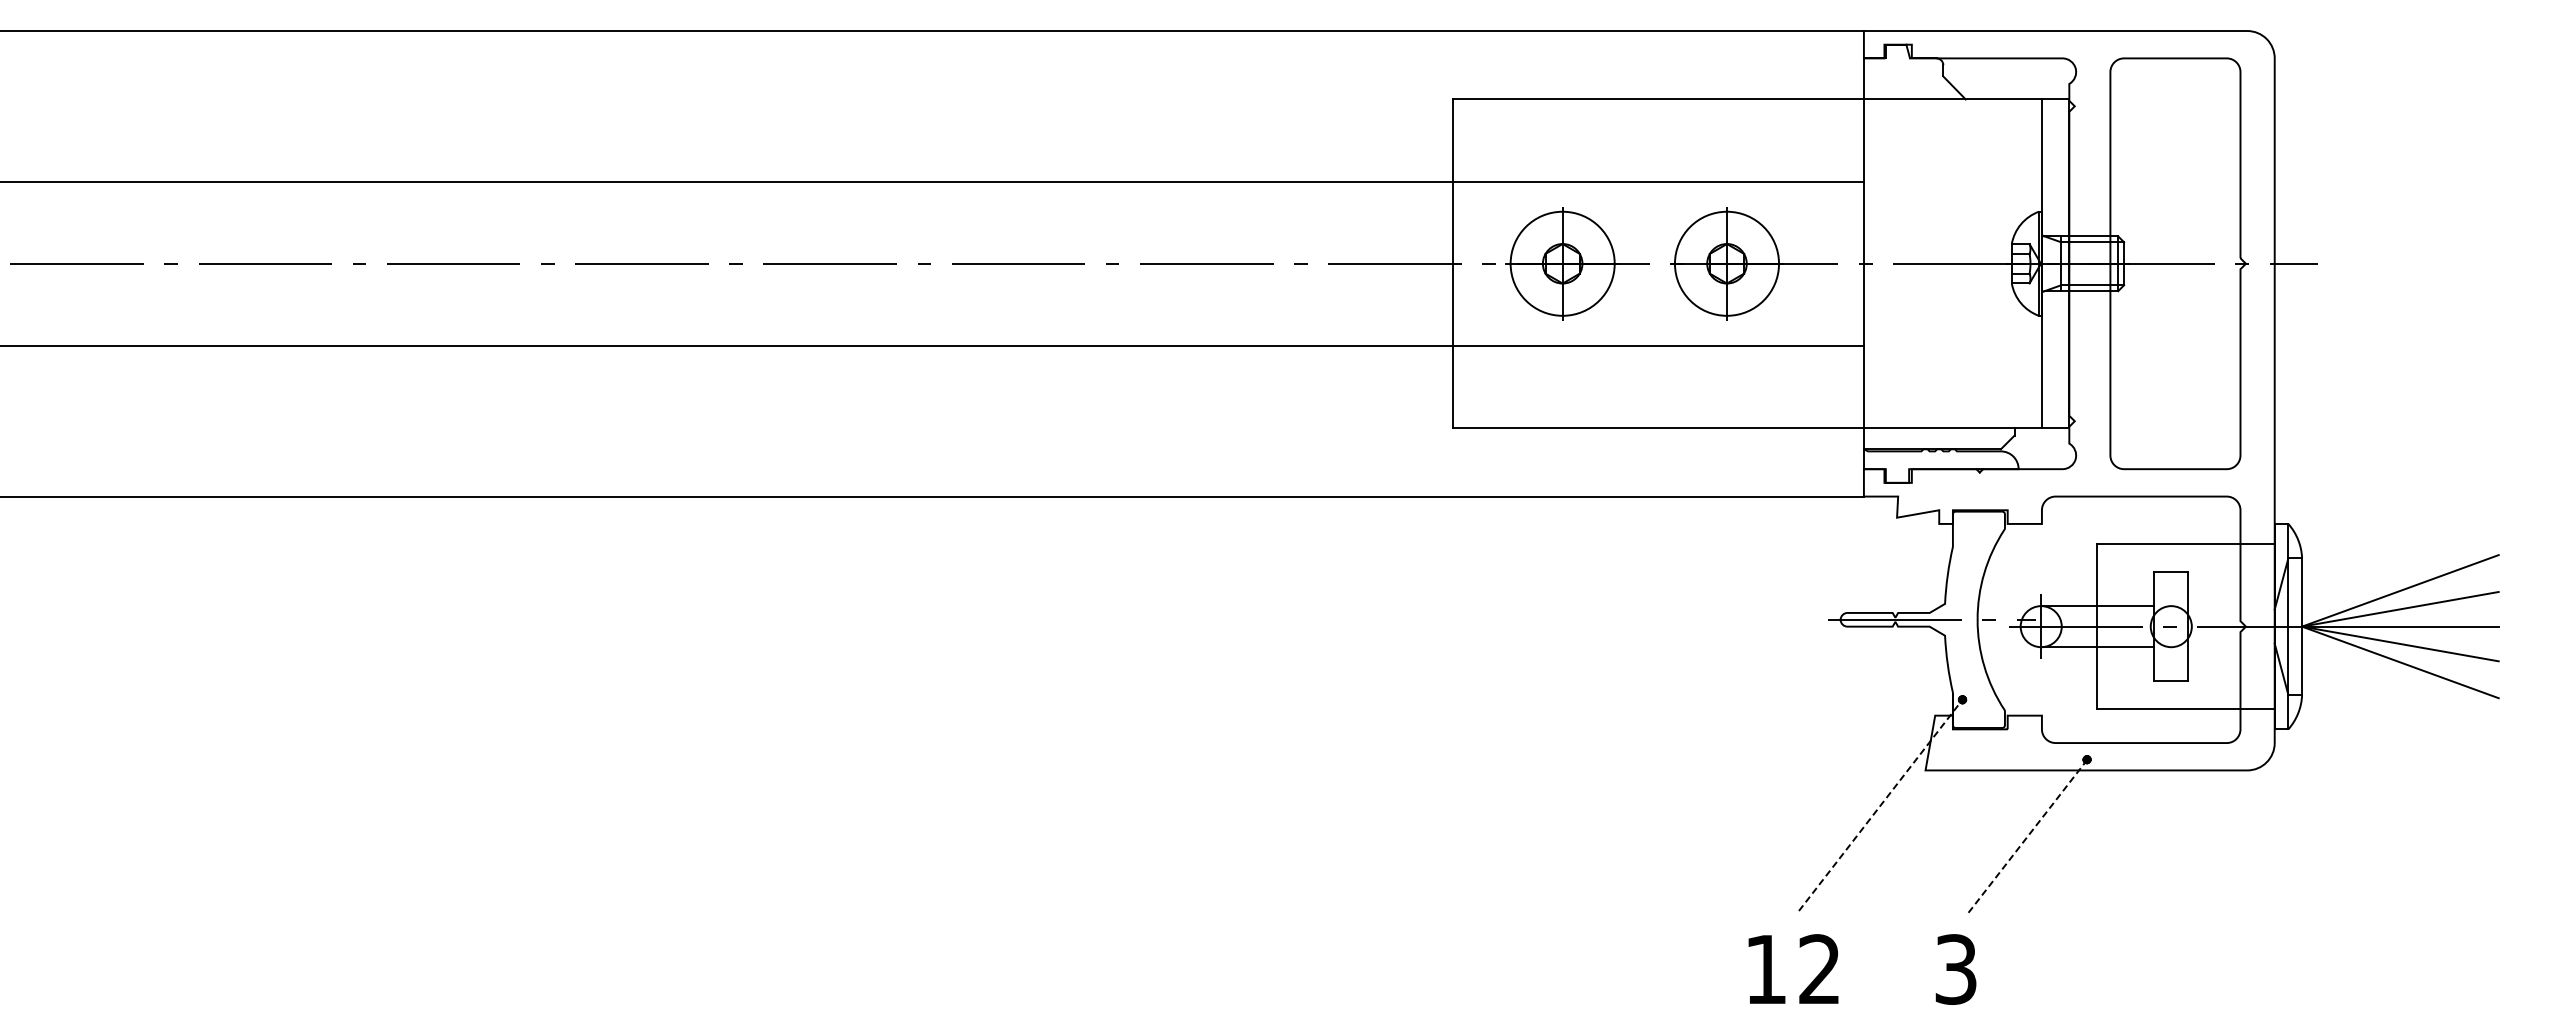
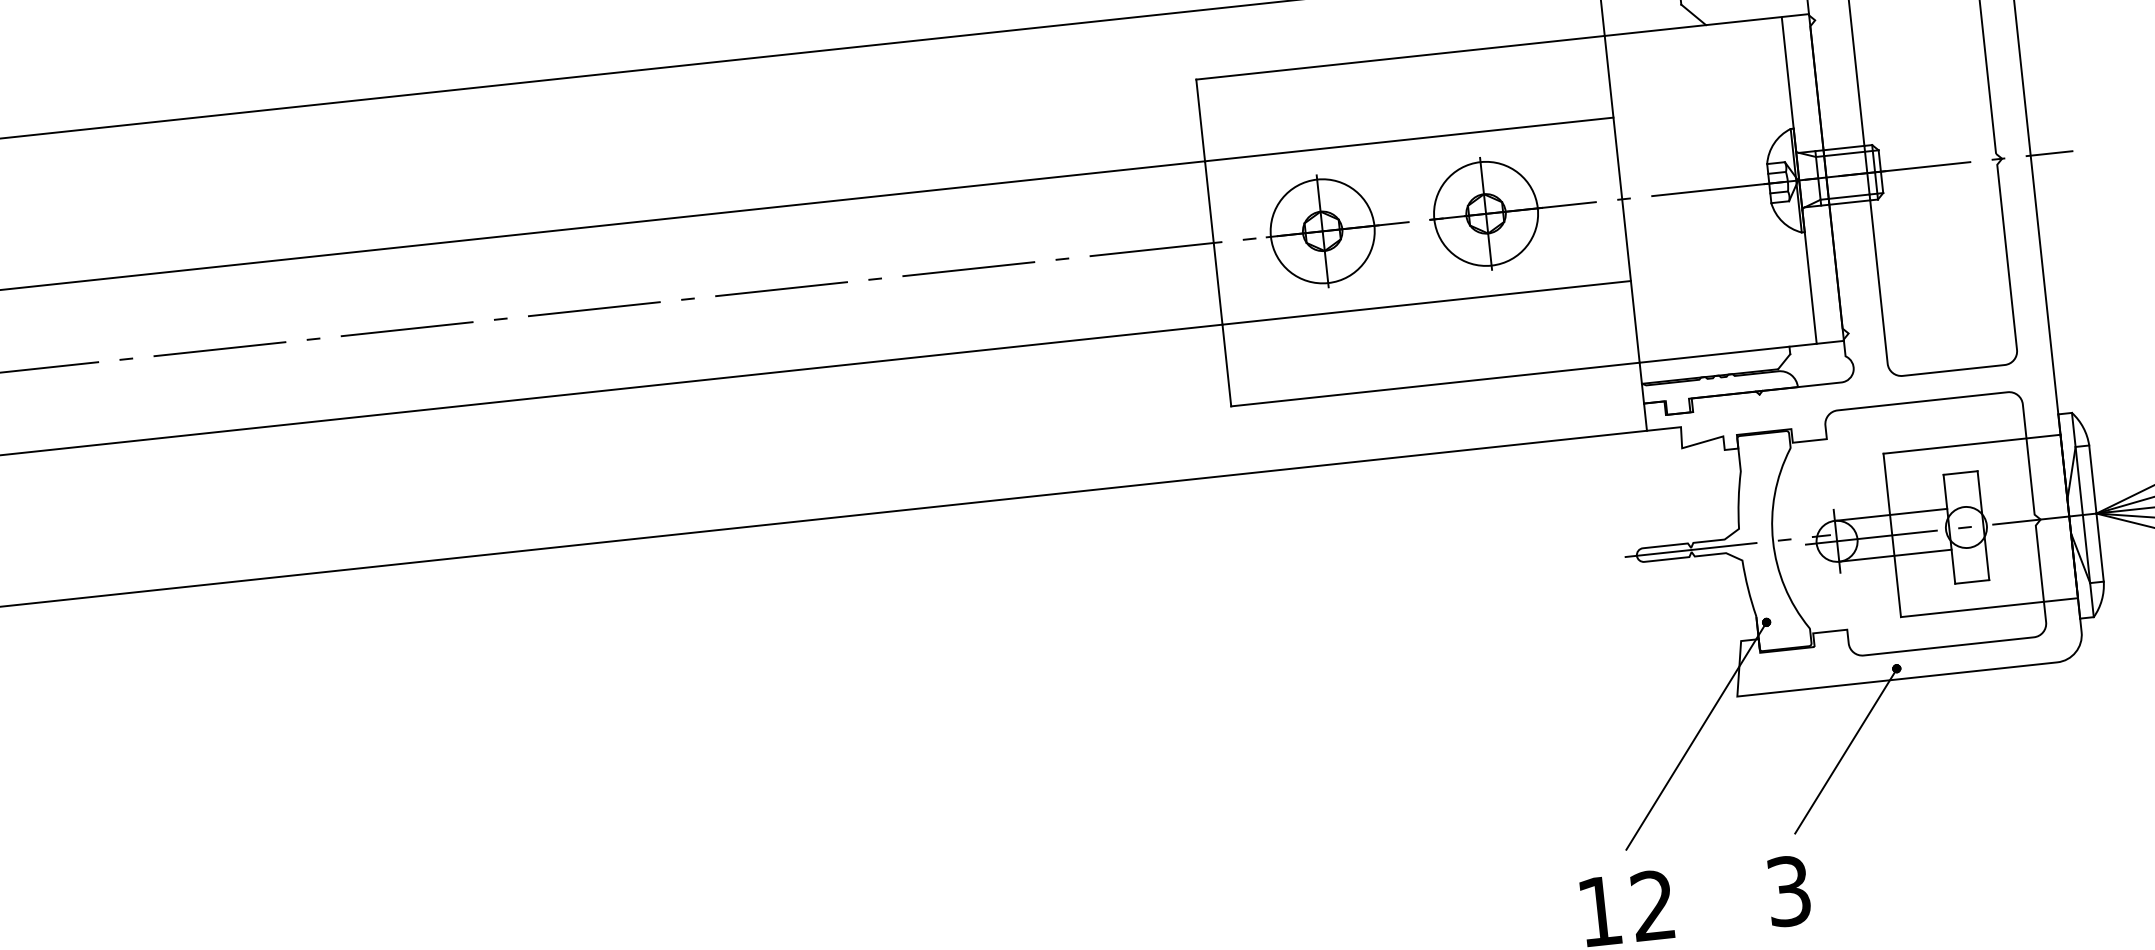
line: (1880, 805) -> (1696, 736), dashed -> solid
line: (2027, 836) -> (1845, 751), dashed -> solid

